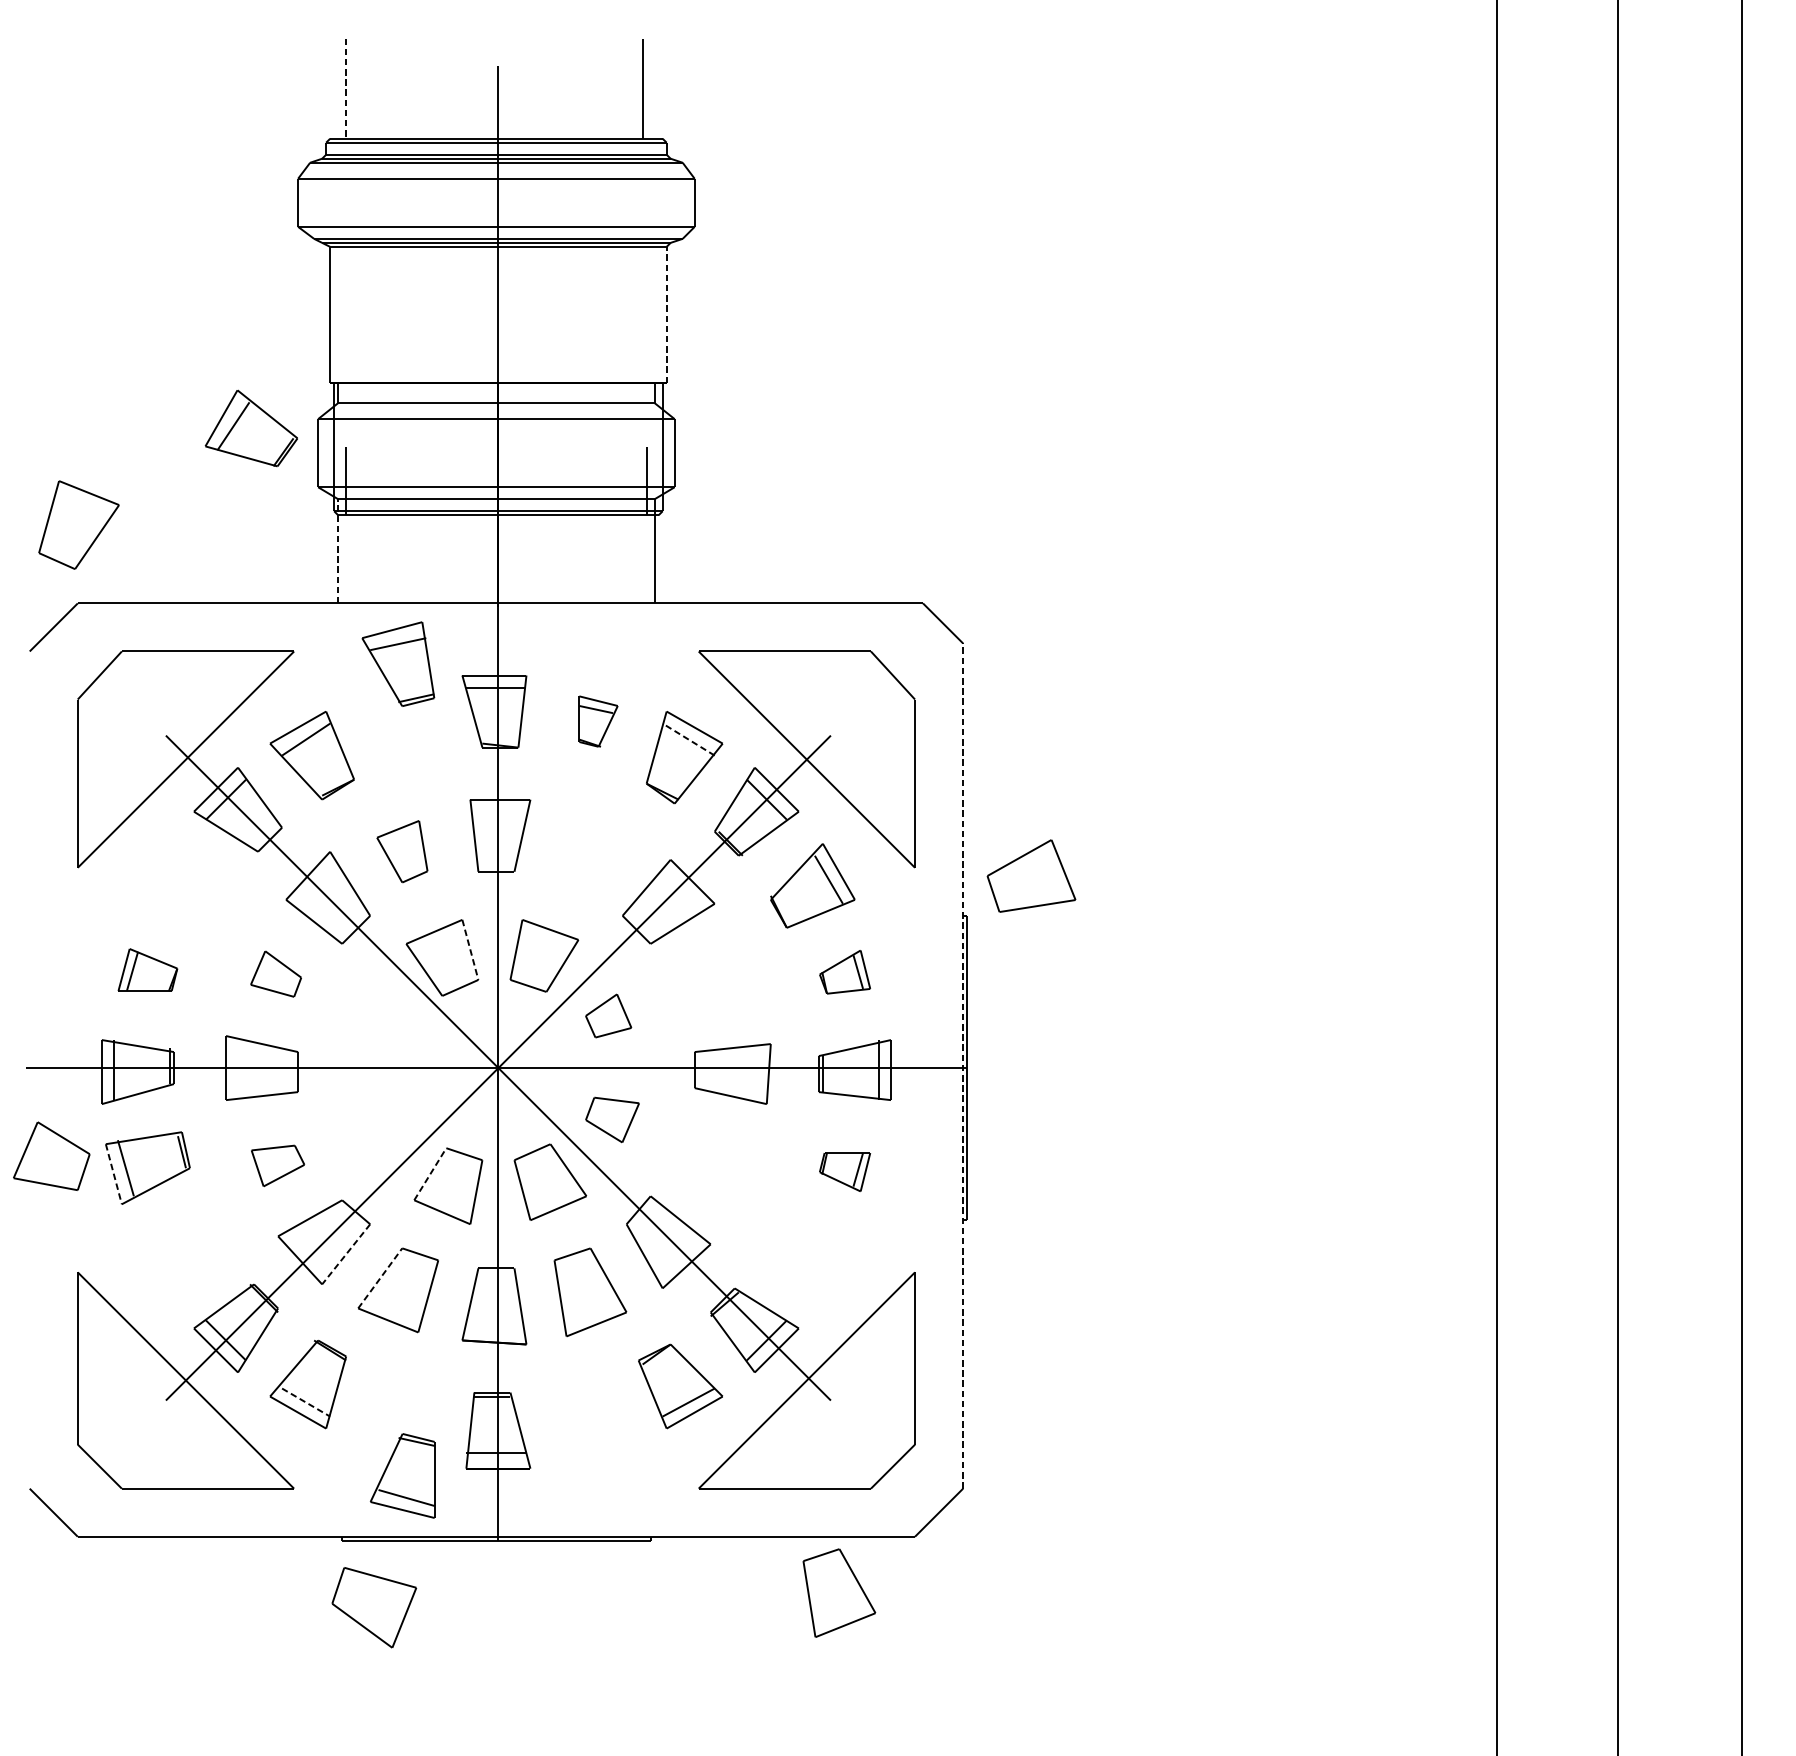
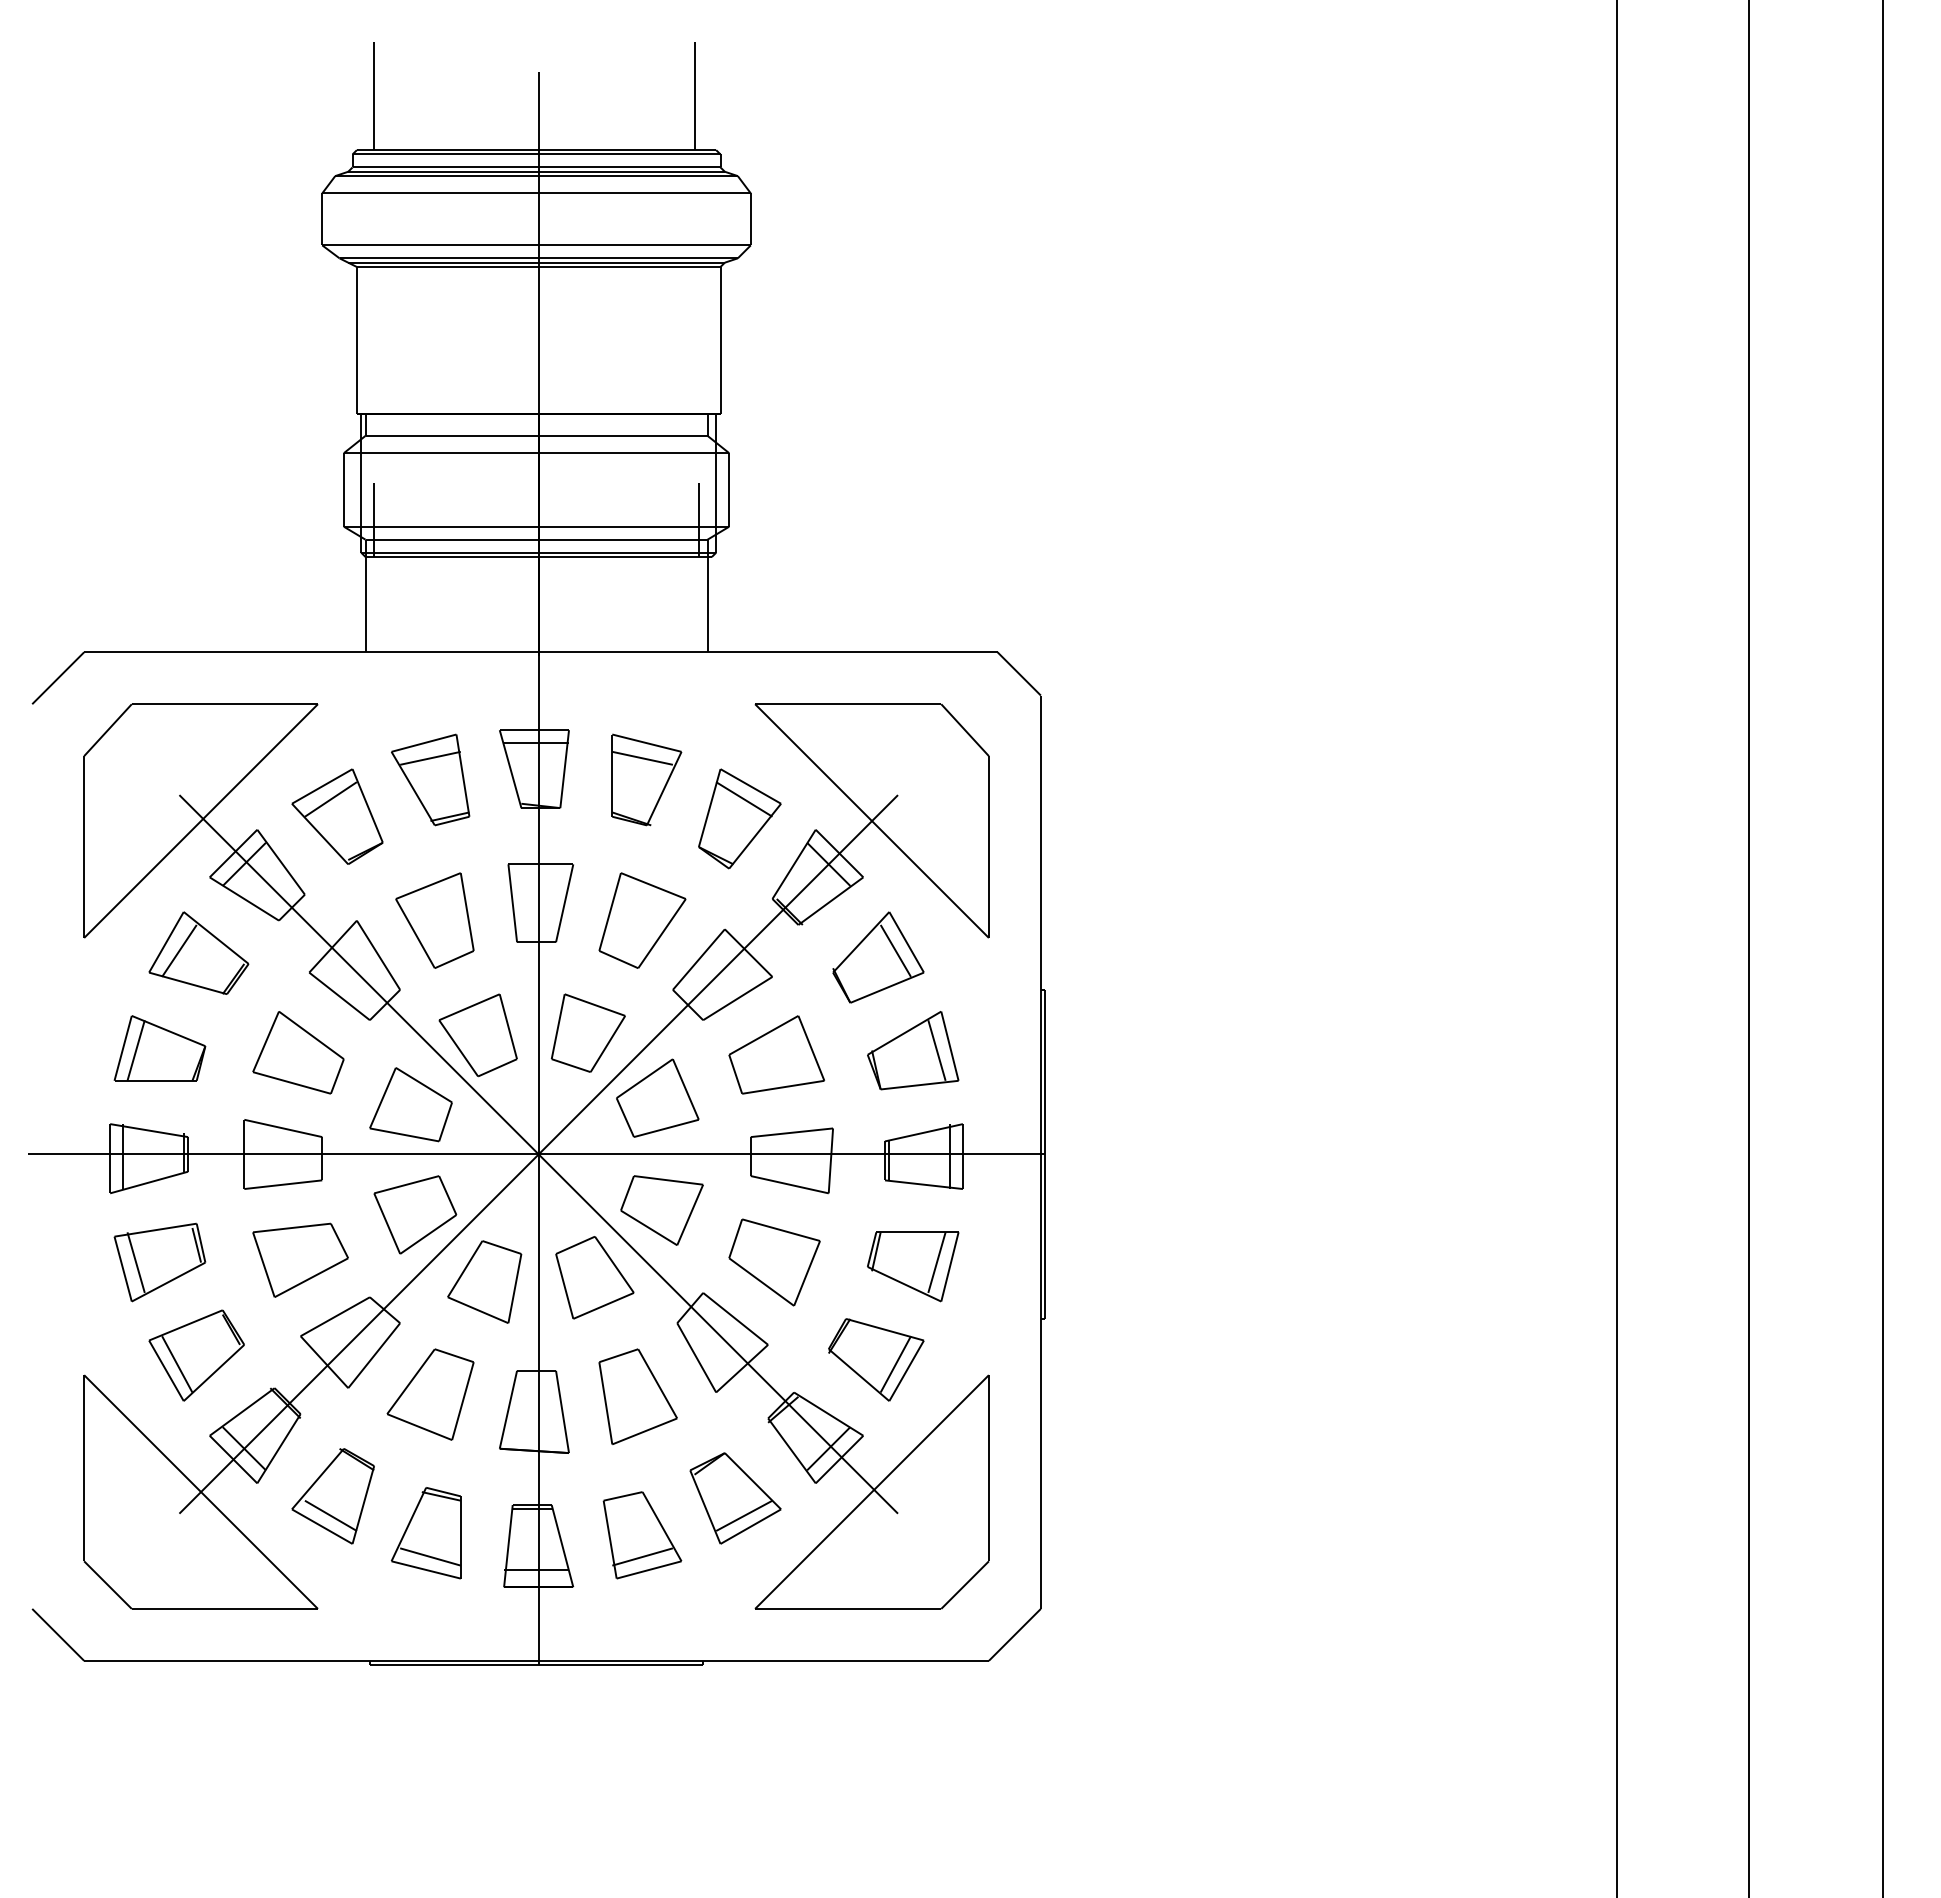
line: (346, 89) -> (374, 96), dashed -> solid
line: (666, 314) -> (720, 340), dashed -> solid
part: (251, 427) -> (198, 952), moved
part: (79, 524) -> (642, 920), moved
line: (338, 550) -> (365, 595), dashed -> solid
part: (398, 663) -> (430, 779), moved
part: (598, 721) -> (646, 779), size x1.67
line: (687, 739) -> (743, 799), dashed -> solid
part: (401, 851) -> (434, 920), size x1.43
part: (1031, 875) -> (776, 1054), moved
line: (470, 949) -> (508, 1026), dashed -> solid
part: (147, 970) -> (159, 1048), size x1.43
part: (845, 971) -> (913, 1050), size x1.67
part: (276, 973) -> (298, 1052), size x1.67
part: (608, 1015) -> (657, 1097), size x1.67
line: (962, 1066) -> (1040, 1152), dashed -> solid
part: (612, 1119) -> (661, 1210), size x1.43
part: (384, 1123) -> (415, 1214), added
part: (51, 1156) -> (410, 1104), moved
part: (277, 1165) -> (300, 1259), size x1.67
part: (845, 1171) -> (913, 1266), size x1.67
line: (430, 1173) -> (465, 1268), dashed -> solid
line: (114, 1174) -> (123, 1269), dashed -> solid
part: (181, 1254) -> (196, 1355), added
line: (346, 1254) -> (374, 1355), dashed -> solid
part: (811, 1257) -> (876, 1359), added
line: (380, 1278) -> (411, 1381), dashed -> solid
line: (306, 1403) -> (331, 1516), dashed -> solid
part: (594, 1420) -> (642, 1535), added
part: (401, 1476) -> (425, 1533), moved
part: (838, 1592) -> (906, 1721), removed
part: (374, 1607) -> (774, 1262), moved

